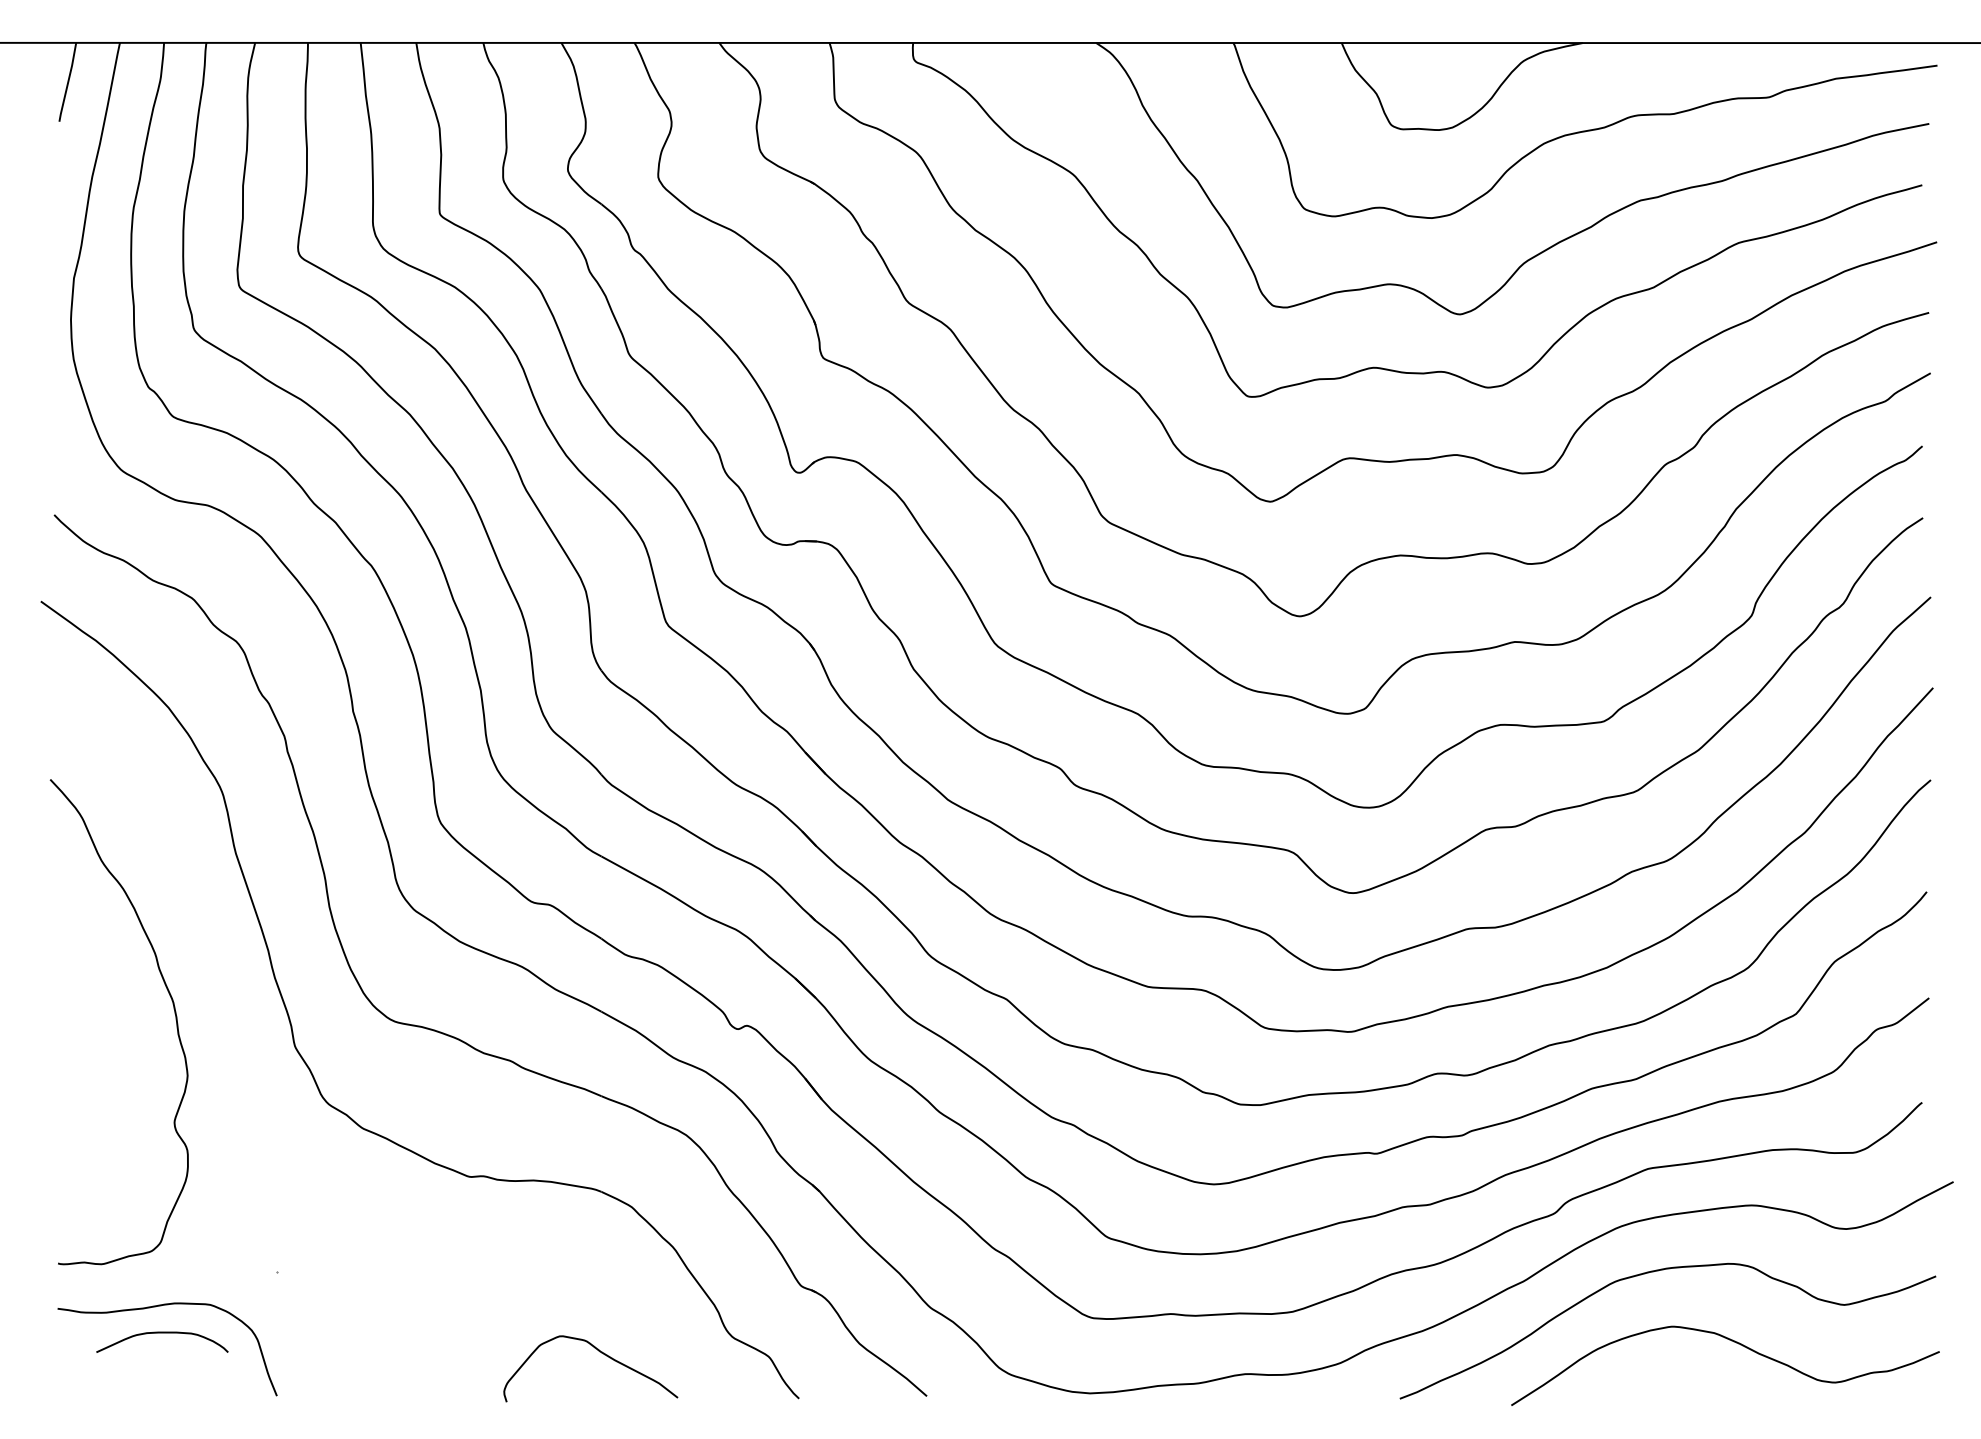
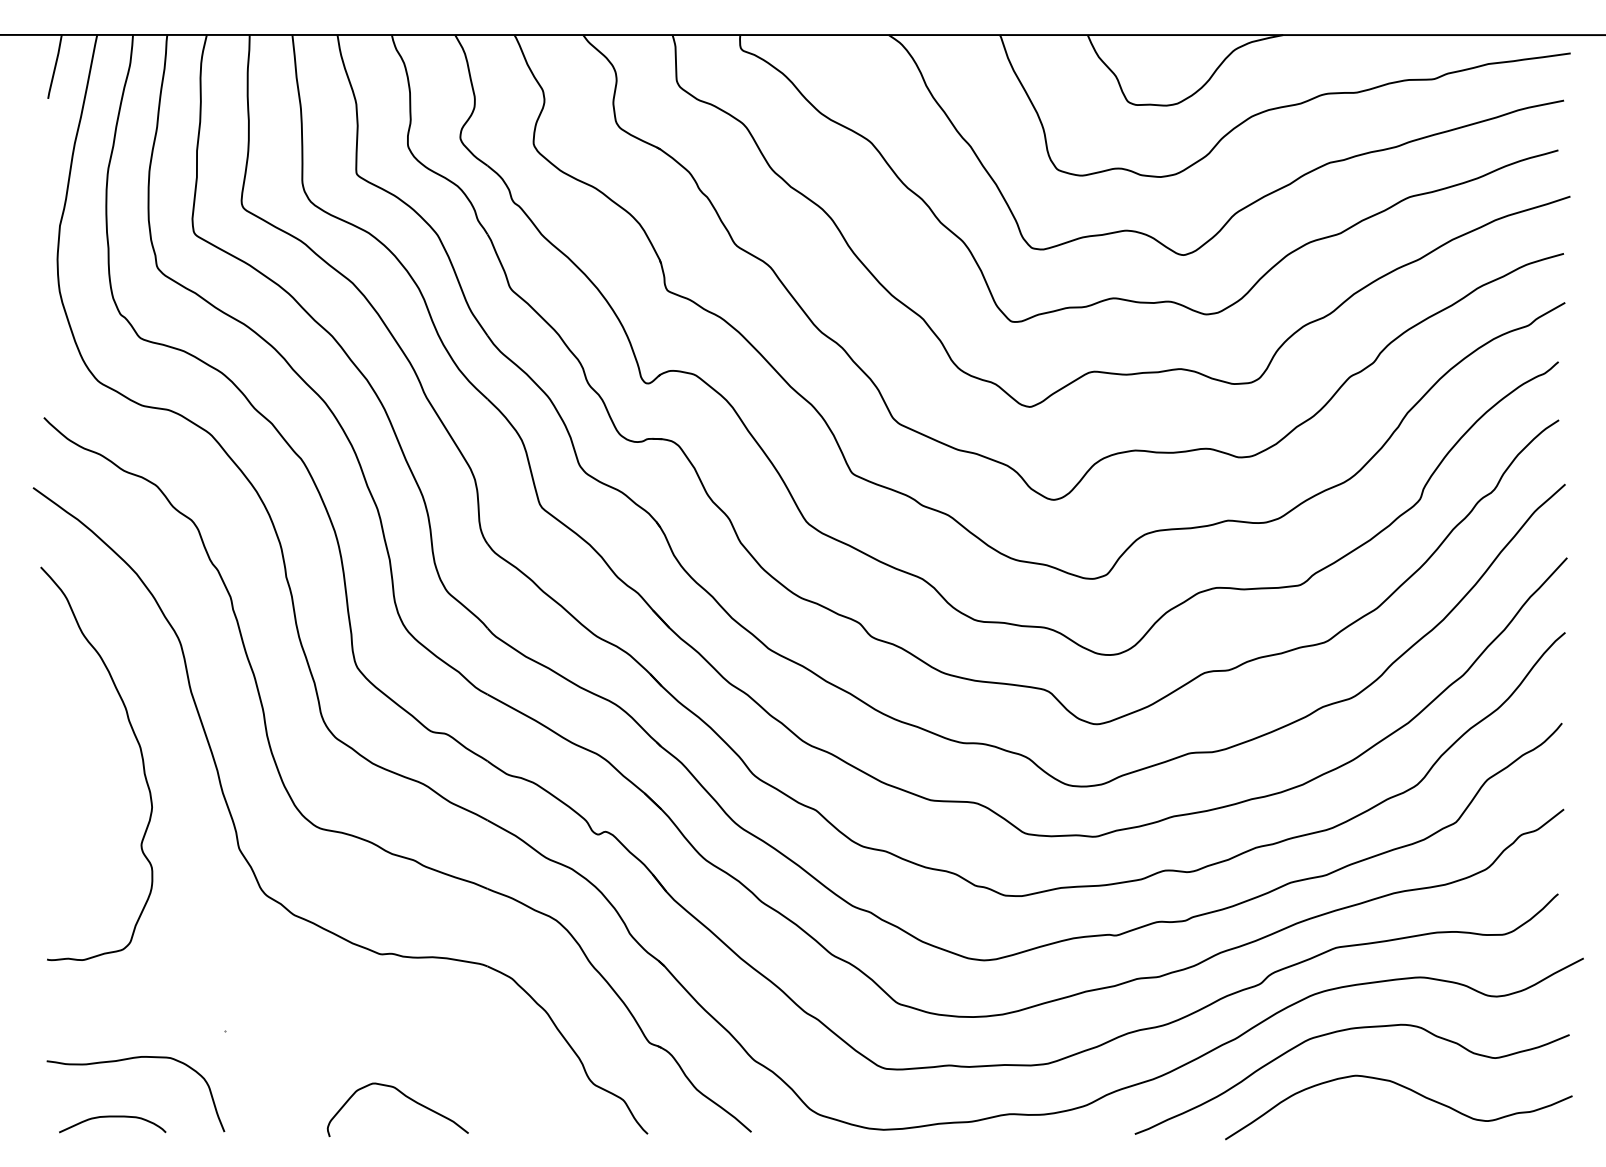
curve: (173, 1009) -> (140, 753), moved
curve: (162, 1333) -> (112, 1117), moved
curve: (598, 1352) -> (404, 1096), moved

